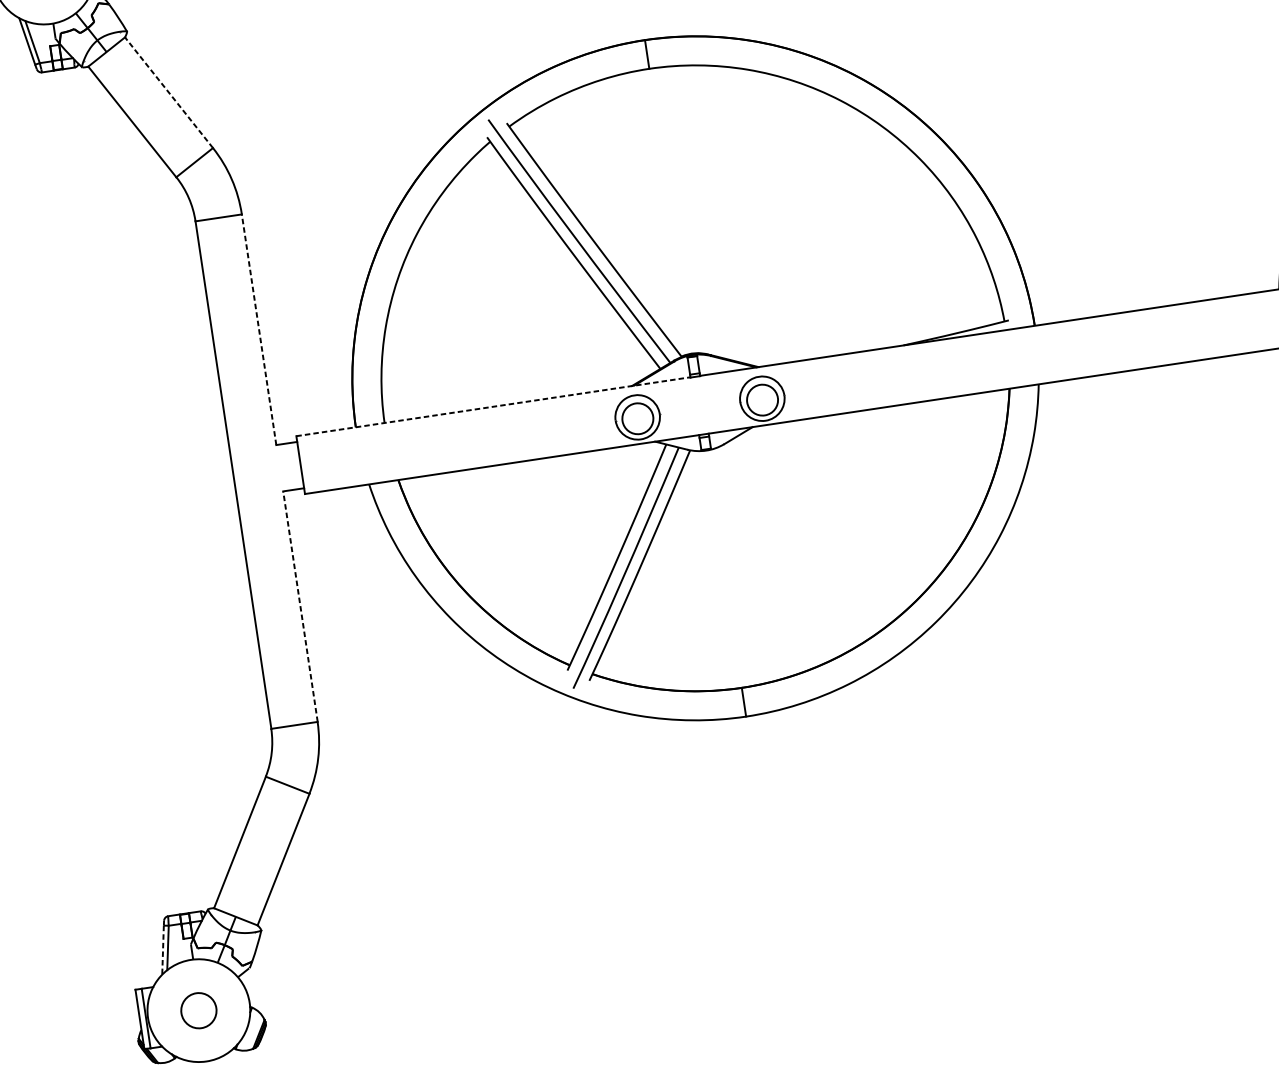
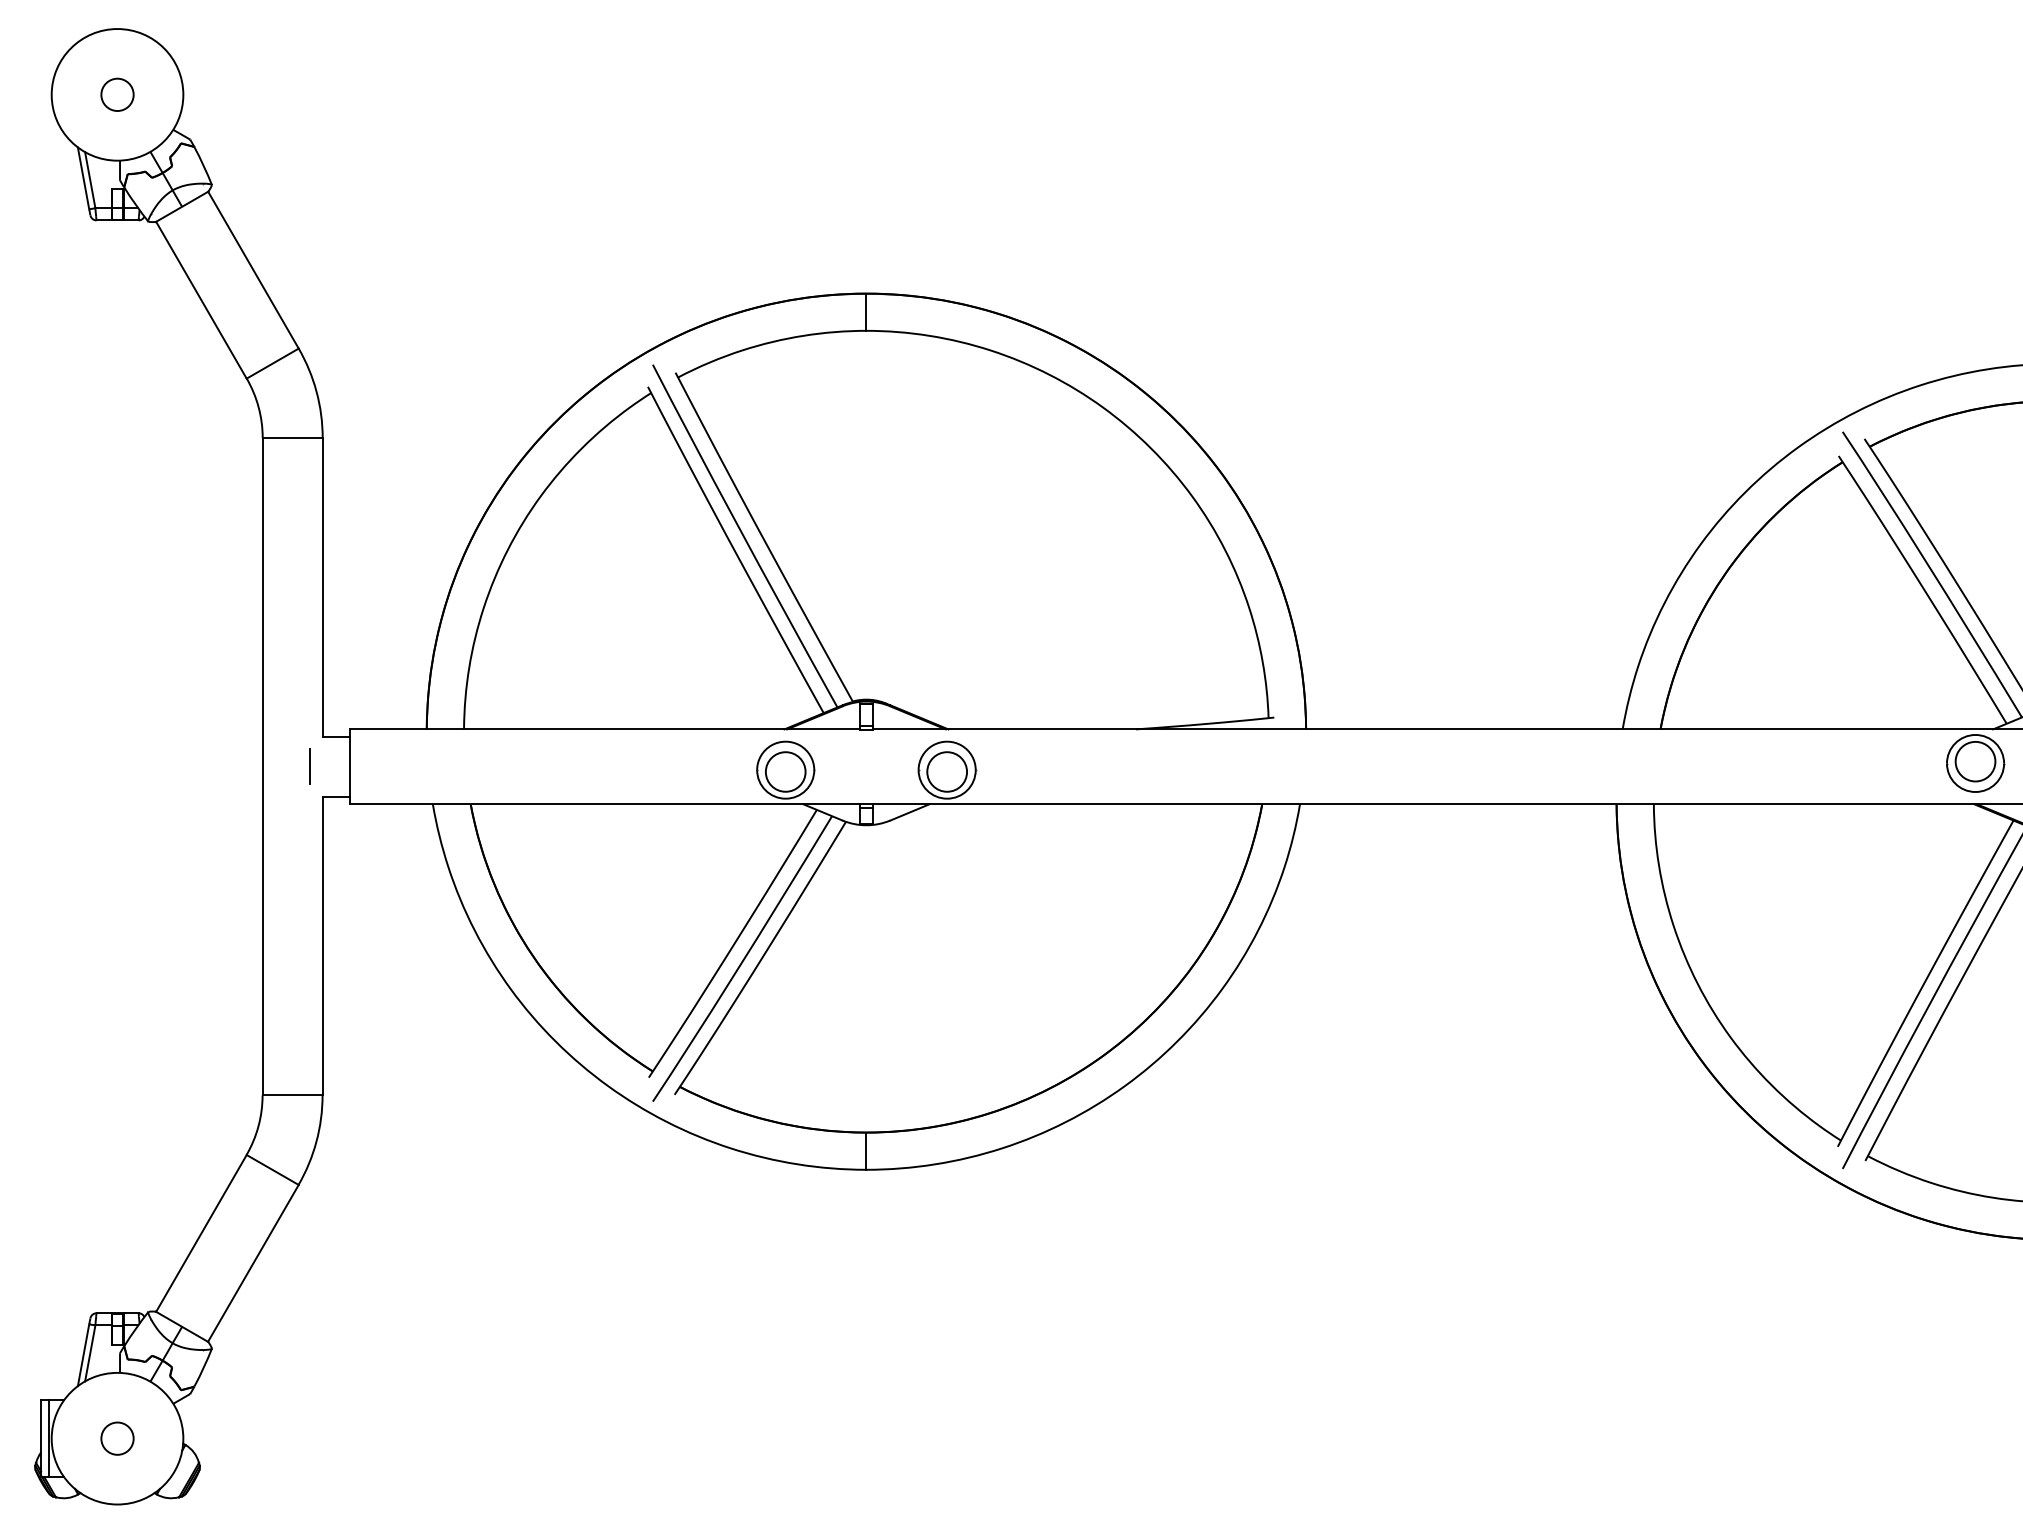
line: (169, 92) -> (253, 270), dashed -> solid
line: (258, 329) -> (322, 587), dashed -> solid
line: (493, 406) -> (605, 729), dashed -> solid
line: (270, 469) -> (310, 766), added
line: (300, 606) -> (322, 945), dashed -> solid
line: (163, 950) -> (83, 1355), dashed -> solid
circle: (198, 1010) -> (117, 1438), size x0.71

